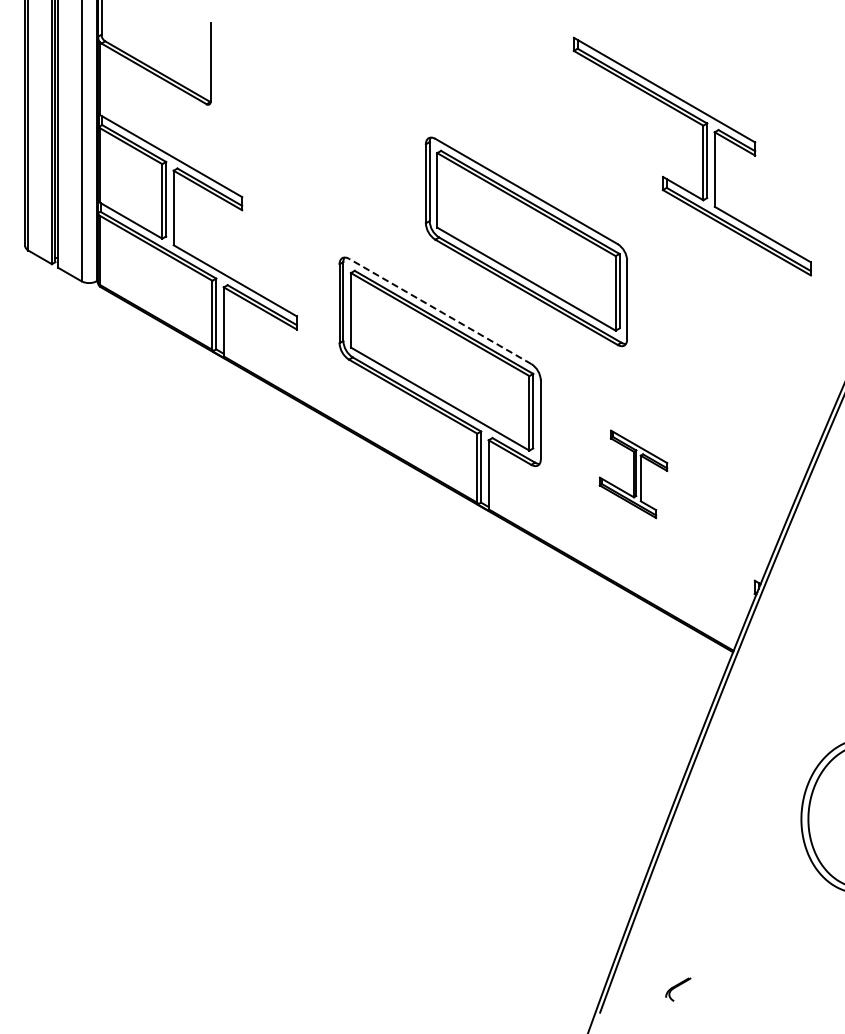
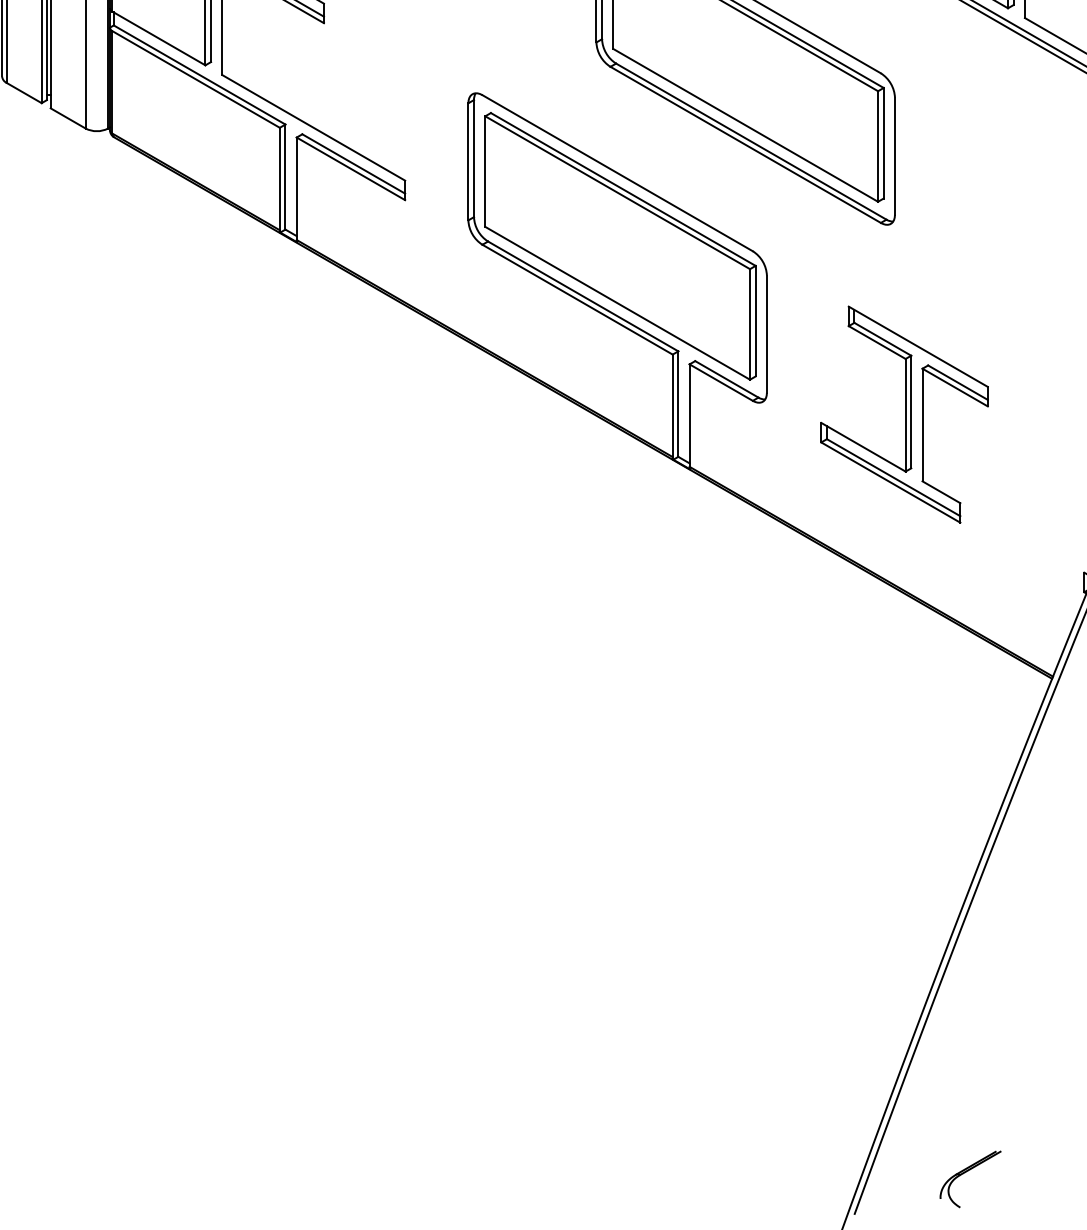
line: (439, 311) -> (616, 173), dashed -> solid
part: (633, 474) -> (904, 415), size x1.67
part: (678, 989) -> (971, 1179), size x1.67

